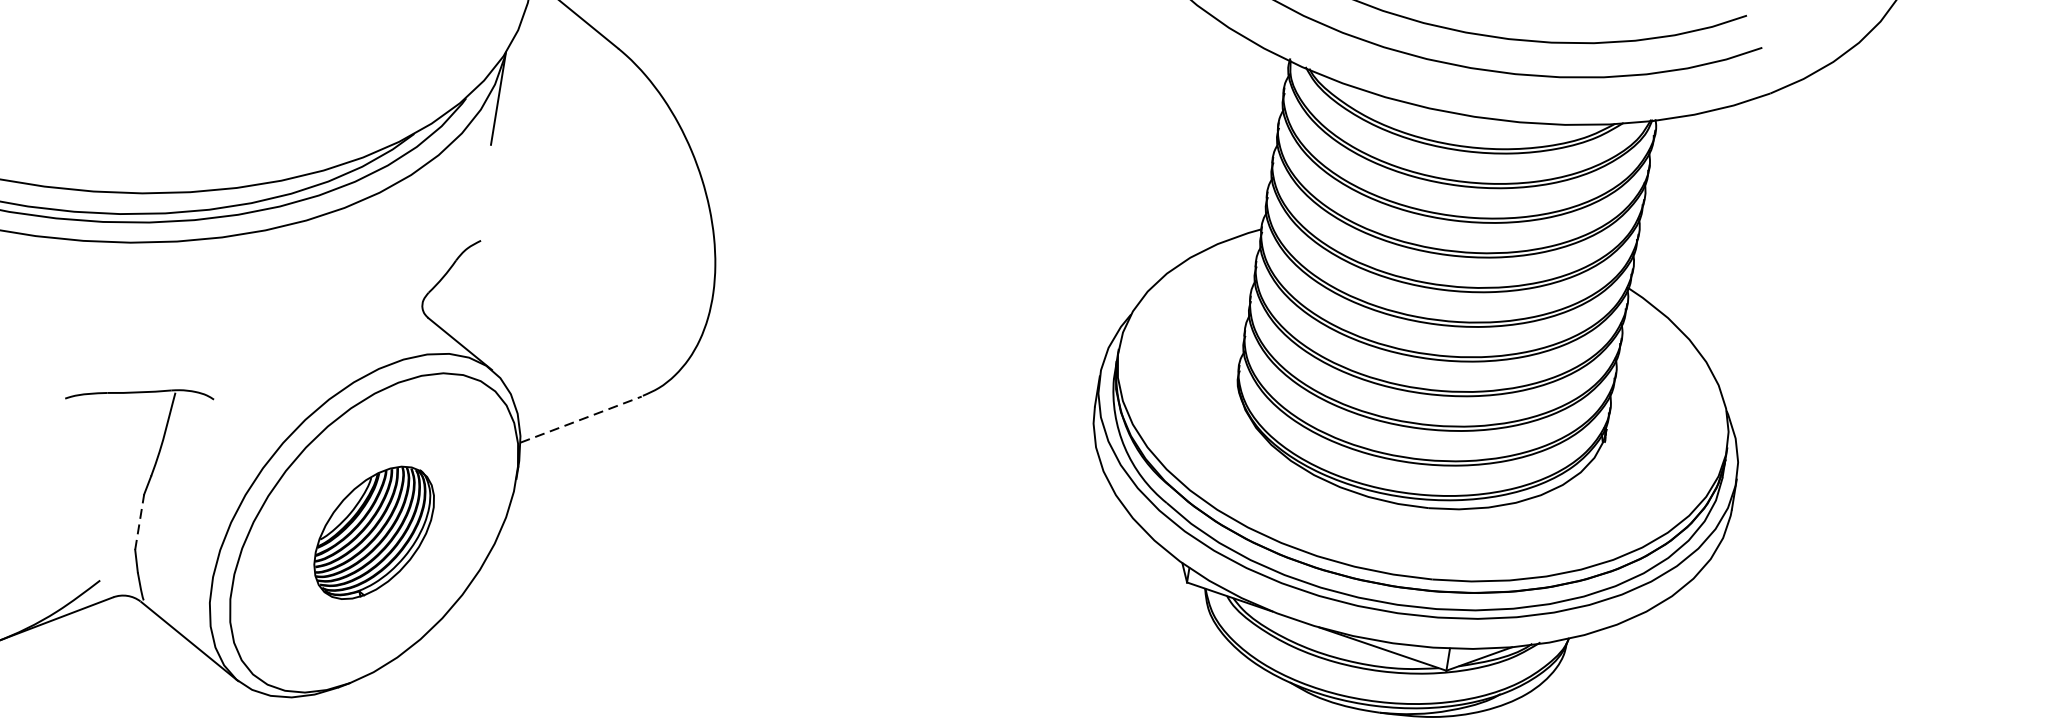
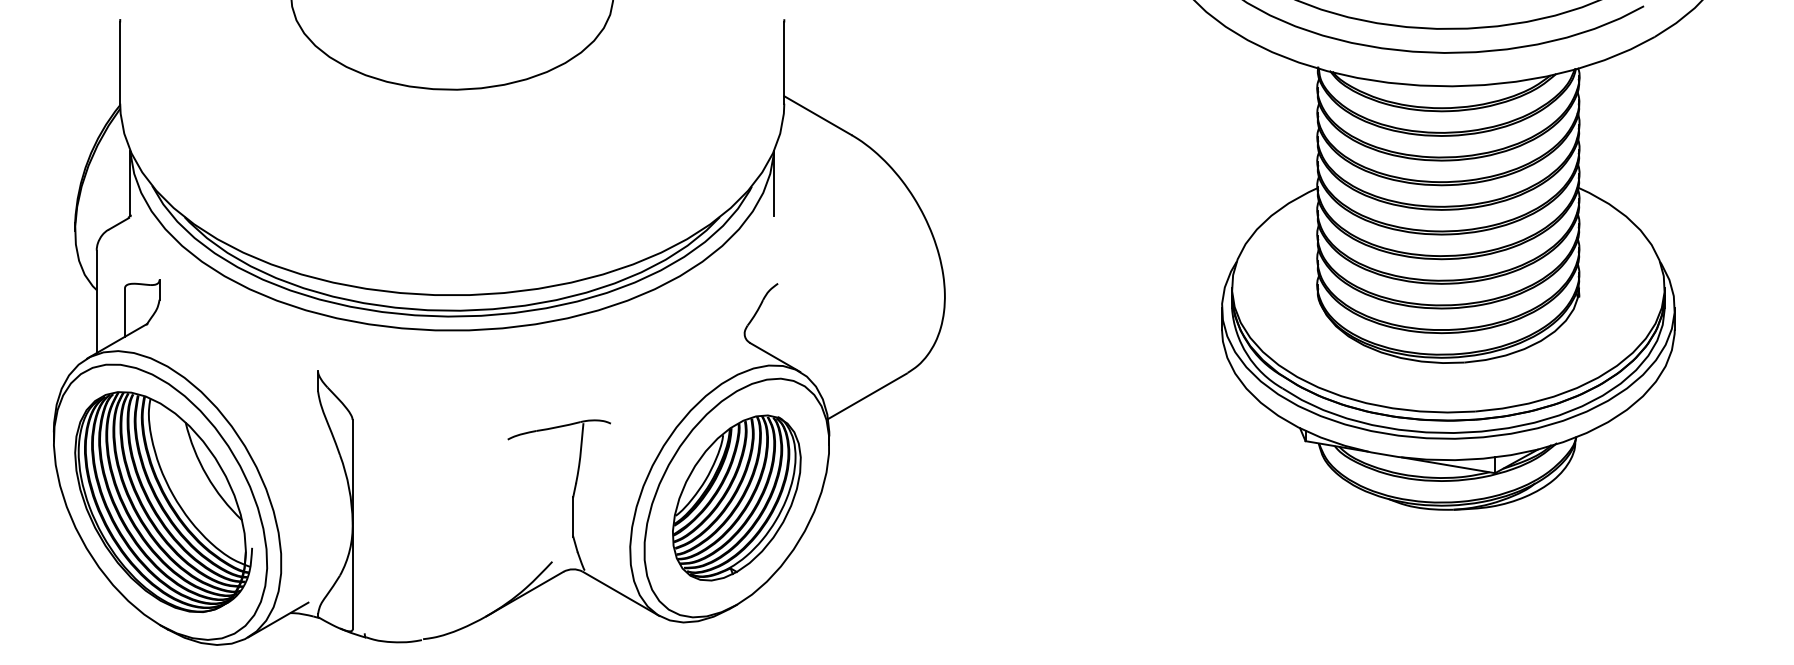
line: (581, 419) -> (867, 396), dashed -> solid
line: (140, 521) -> (573, 516), dashed -> solid
part: (373, 532) -> (736, 497), size x1.67

